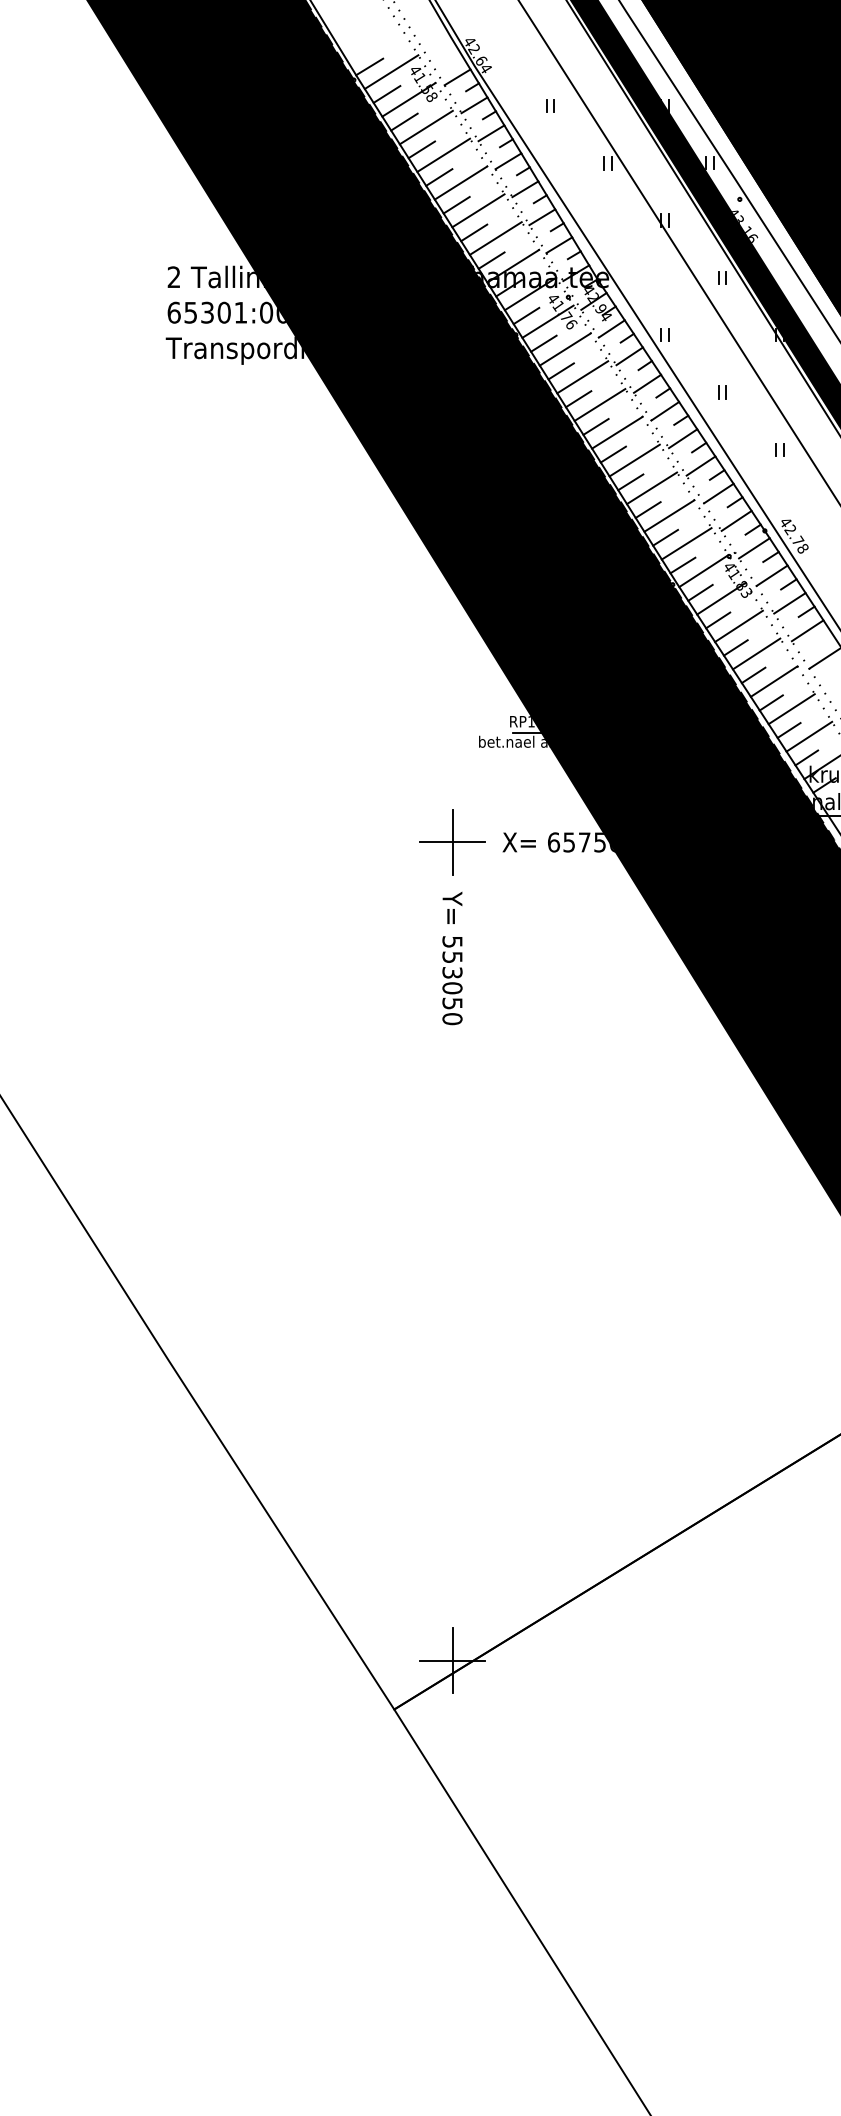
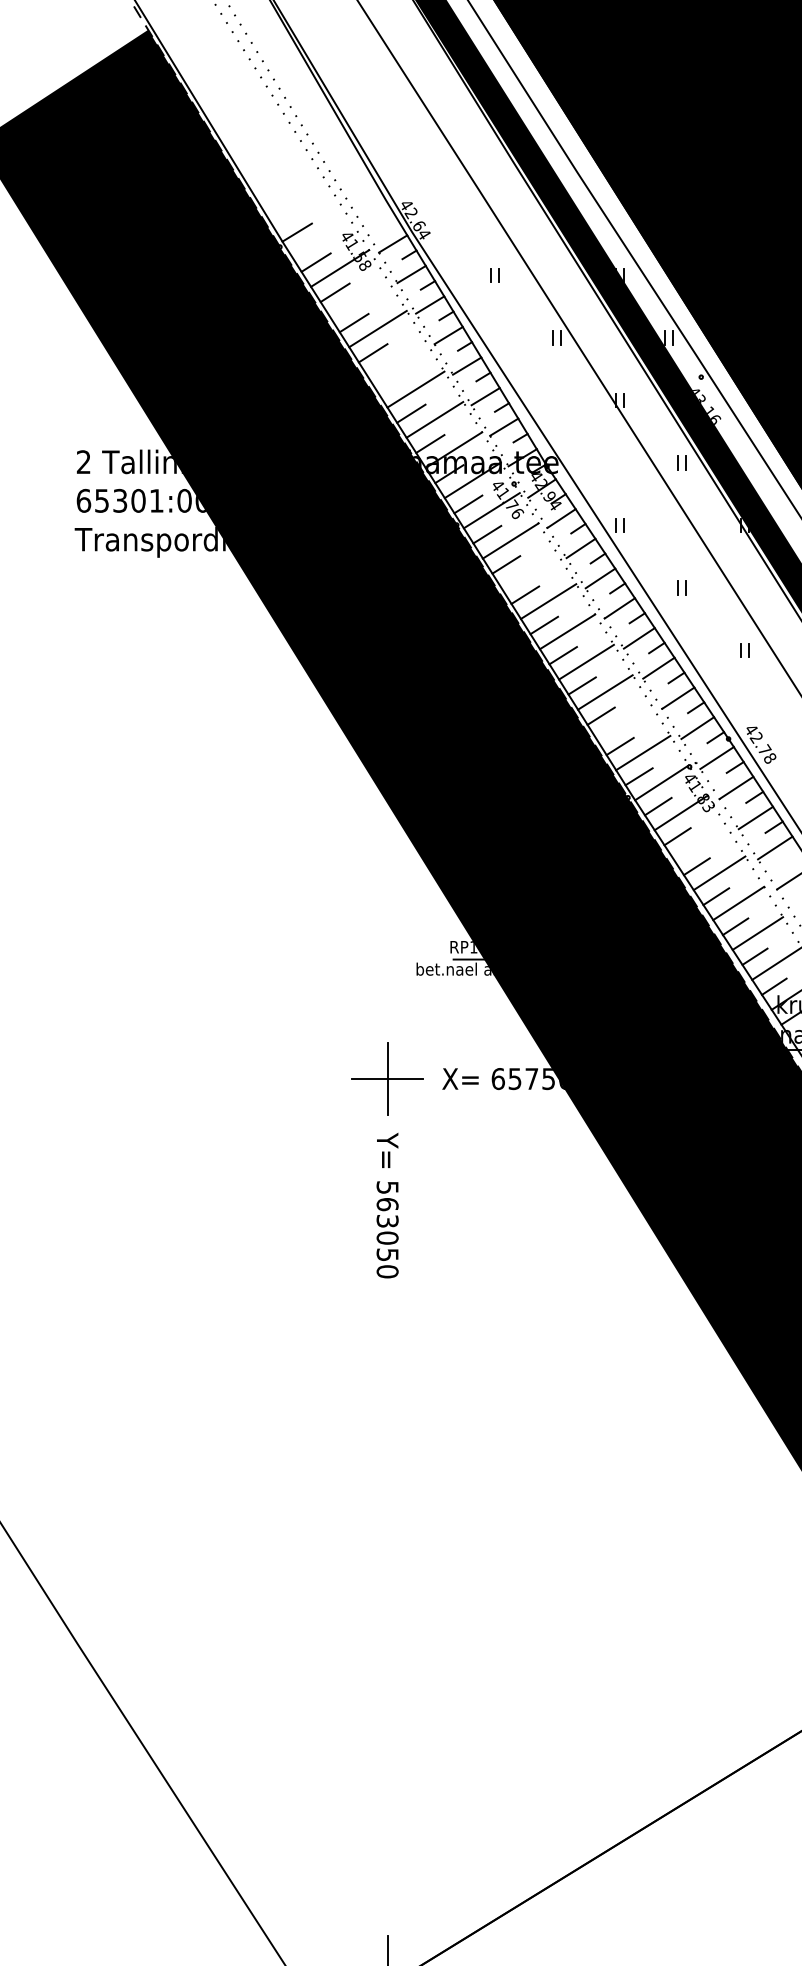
line: (391, 71) -> (321, 237), removed
line: (425, 127) -> (358, 298), removed
line: (460, 182) -> (396, 358), removed
line: (456, 204) -> (391, 382), removed
line: (582, 377) -> (529, 571), removed
line: (669, 515) -> (624, 722), removed
line: (738, 626) -> (699, 843), removed
text: (452, 957) -> (387, 1204), 553050 -> 563050

